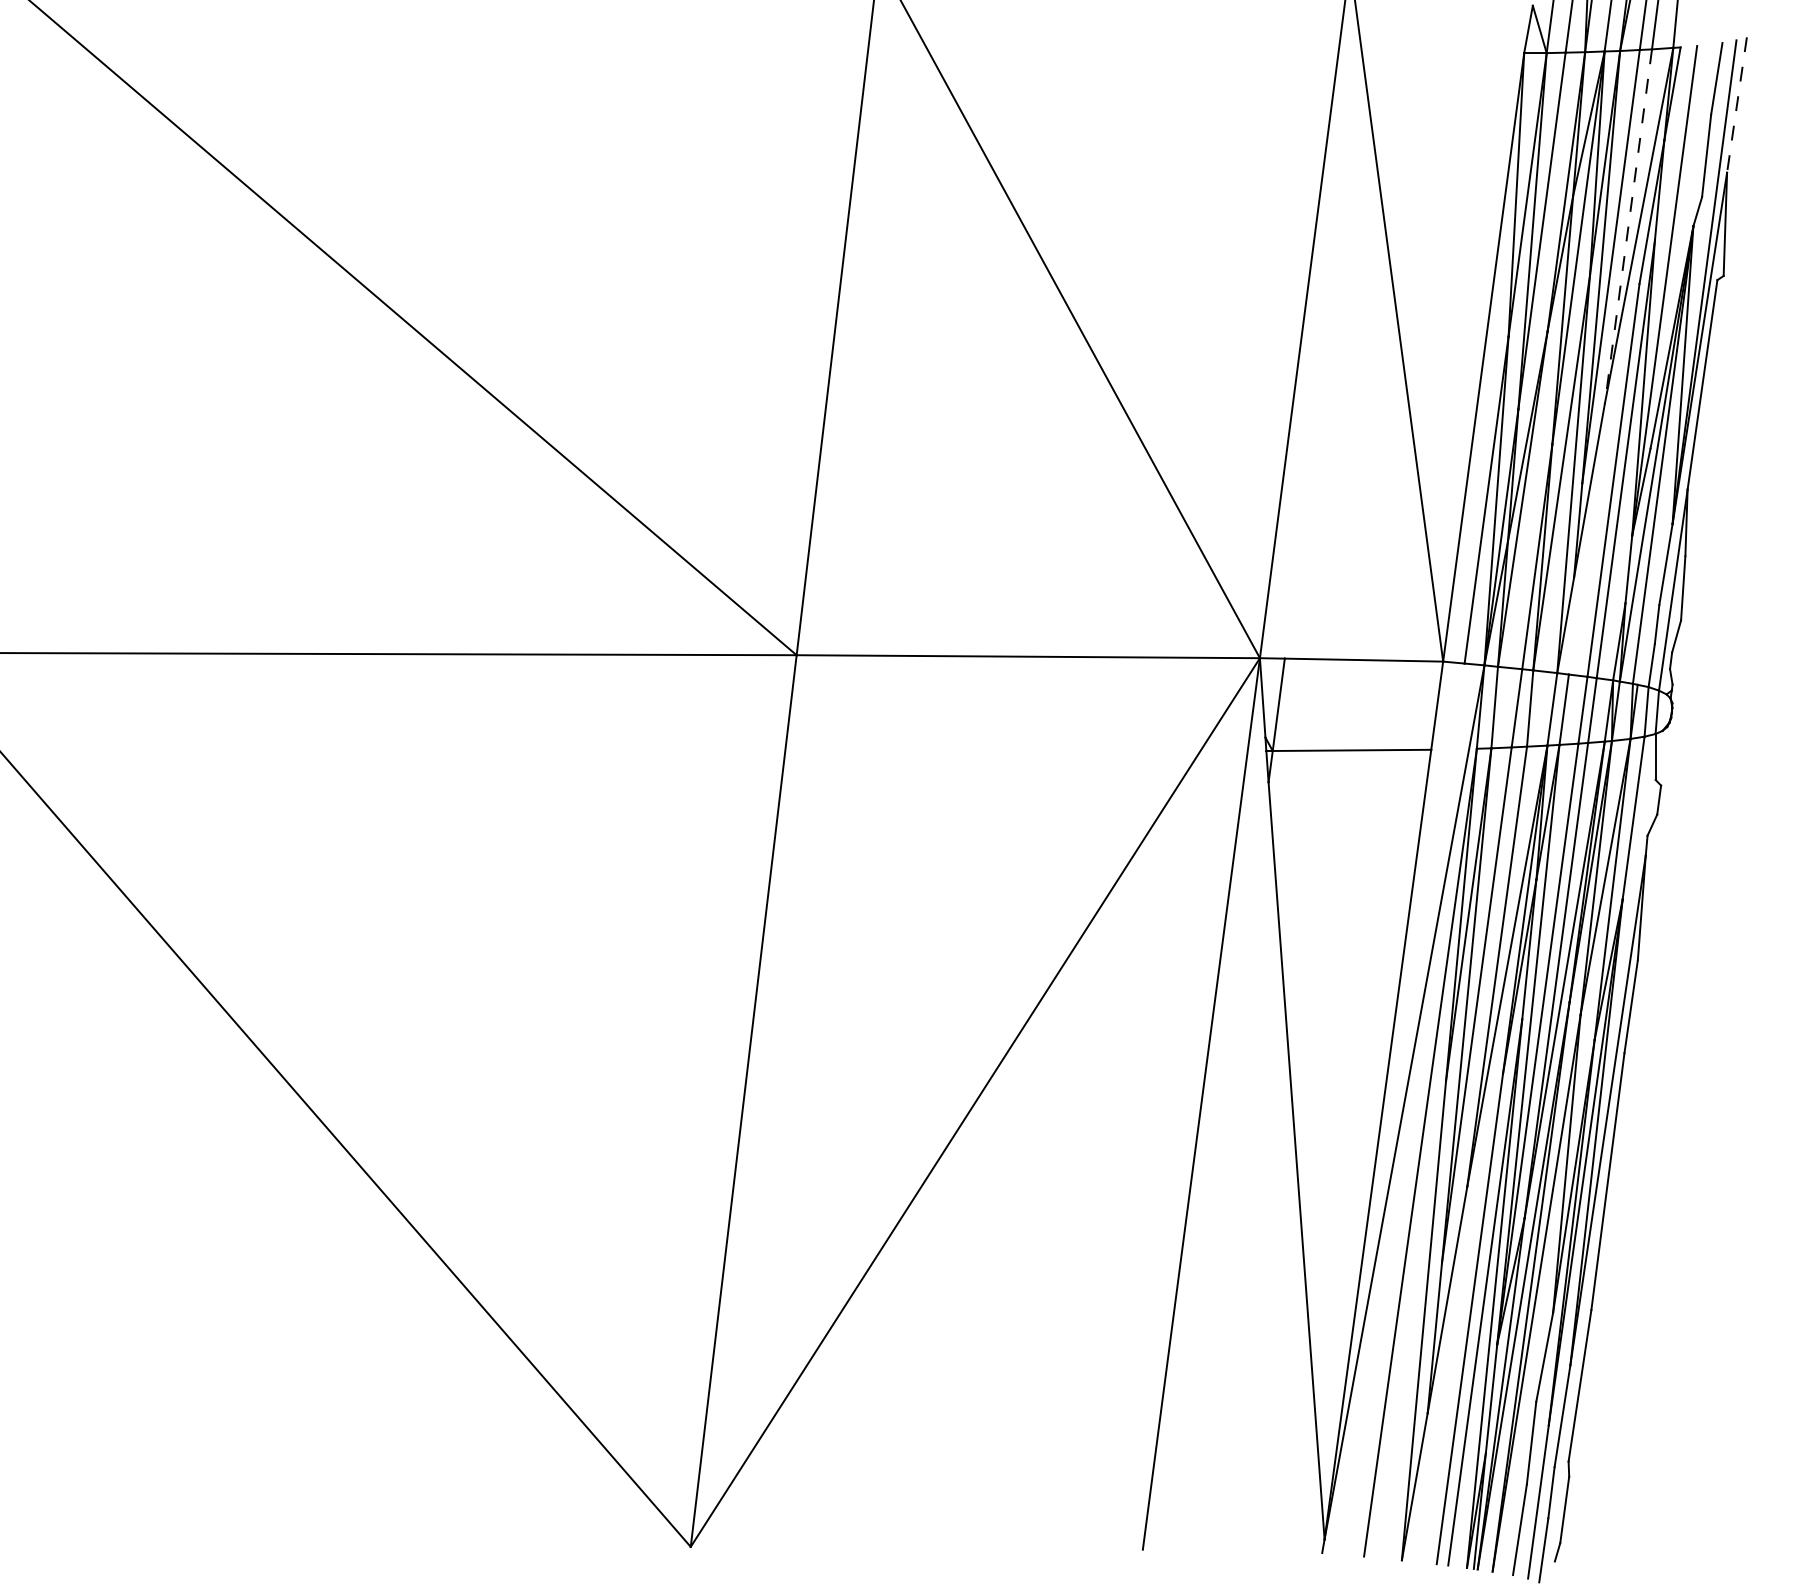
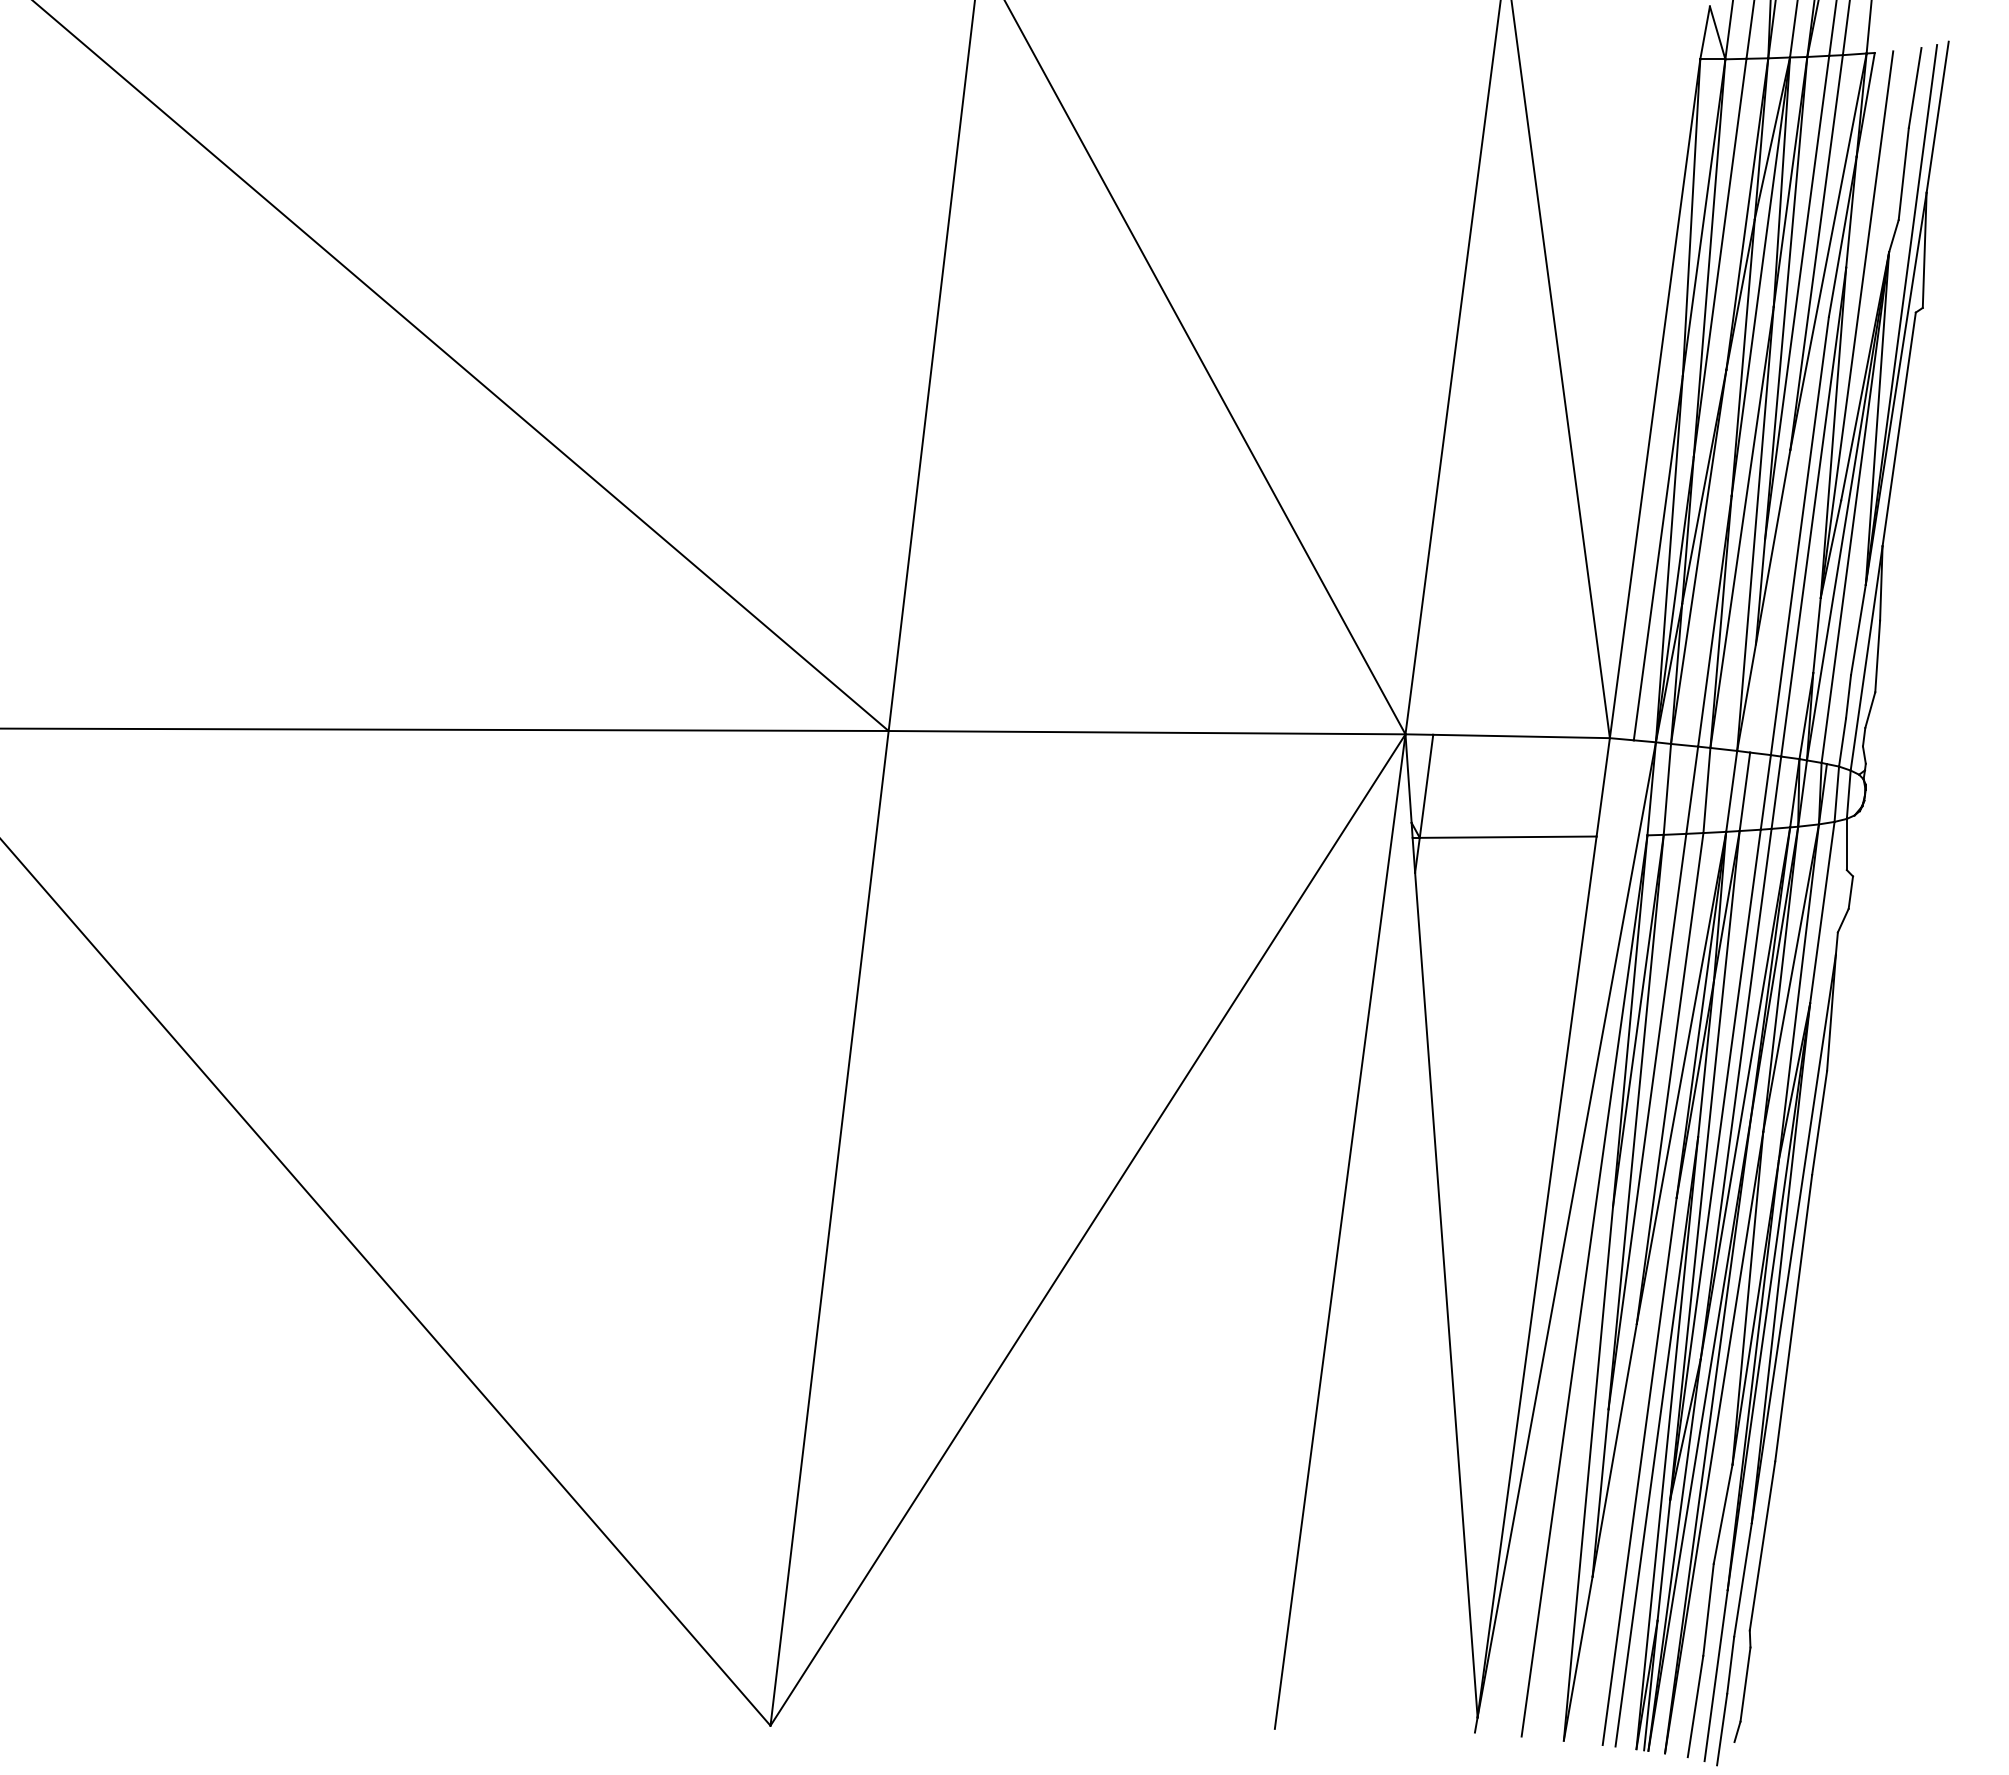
line: (1736, 105) -> (1937, 117), dashed -> solid
line: (1628, 227) -> (1816, 253), dashed -> solid

